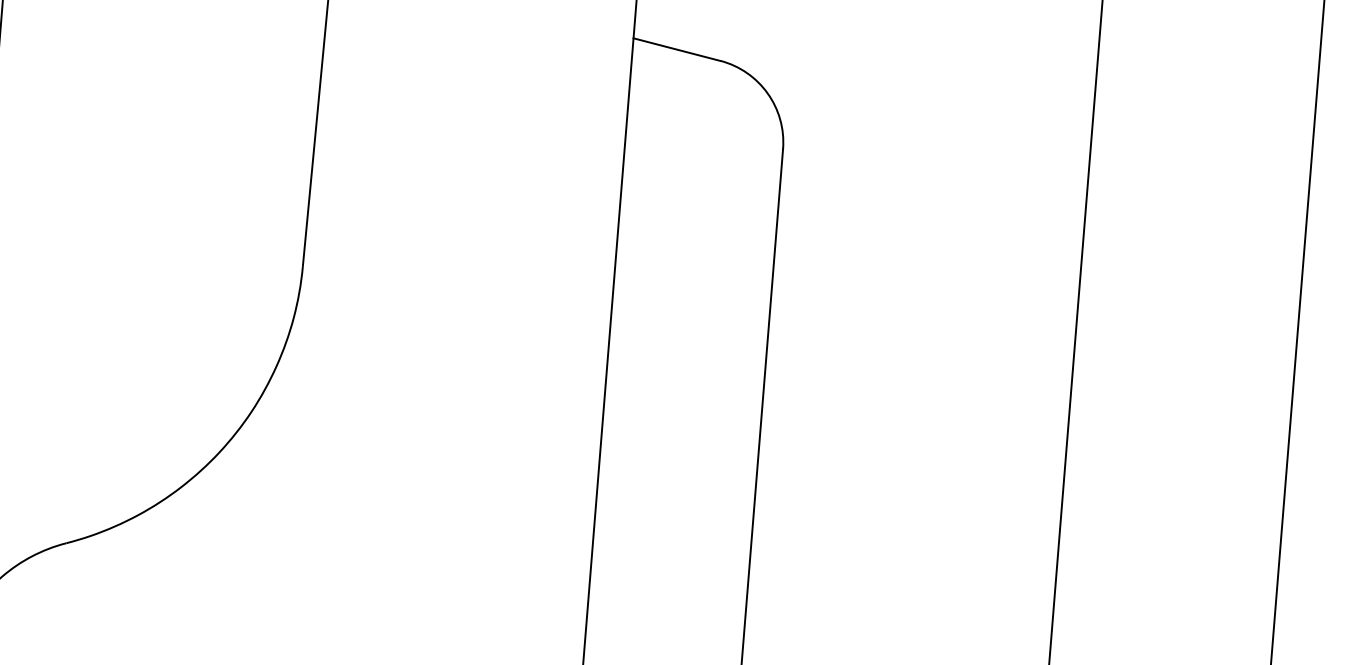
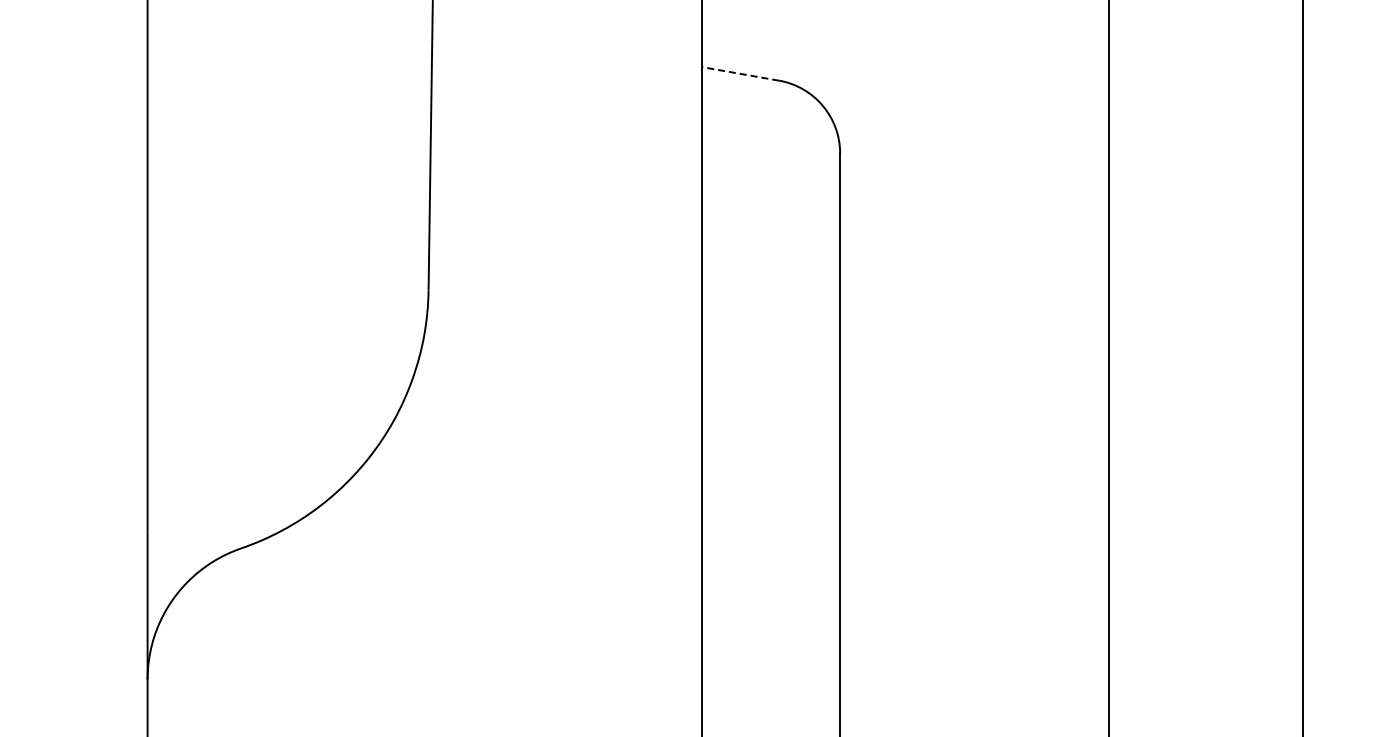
line: (675, 49) -> (739, 73), solid -> dashed

